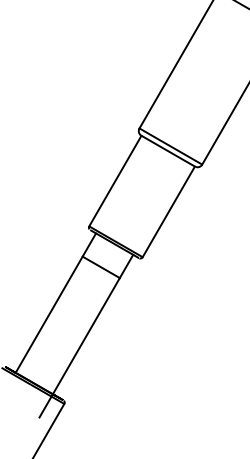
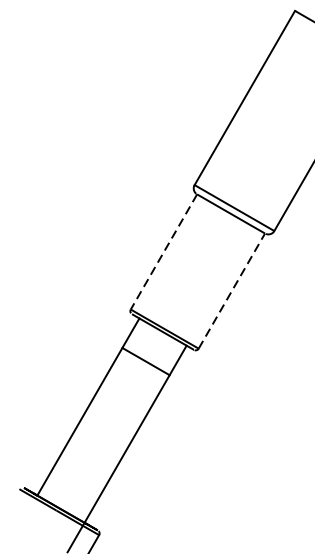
line: (115, 181) -> (164, 252), solid -> dashed
line: (169, 211) -> (232, 290), solid -> dashed

